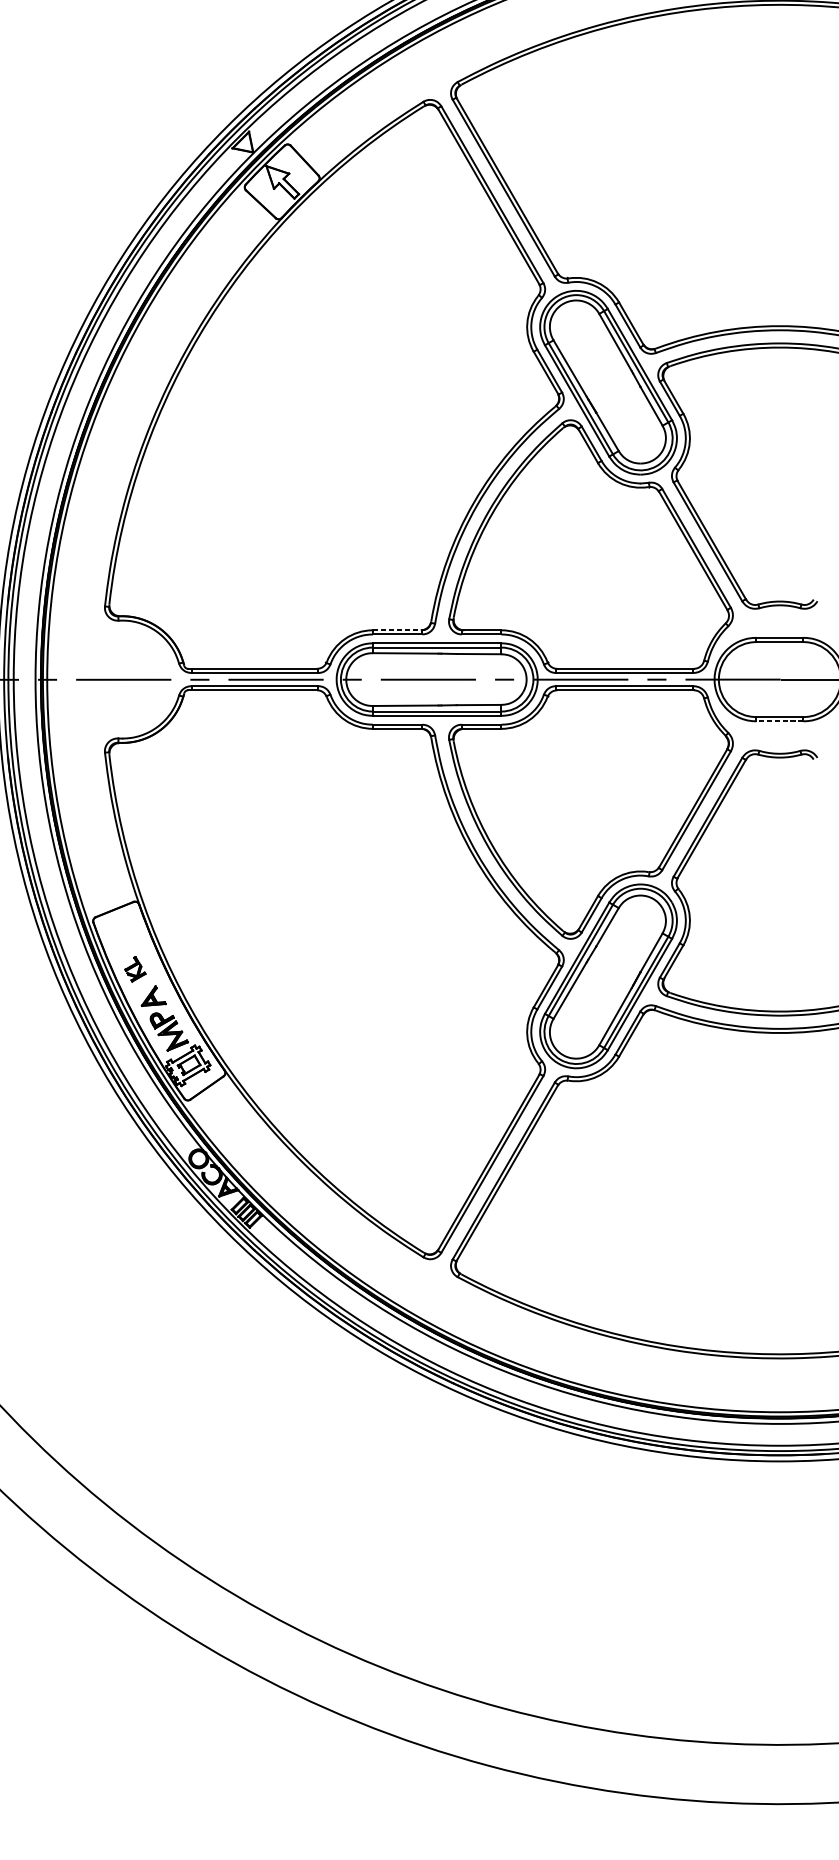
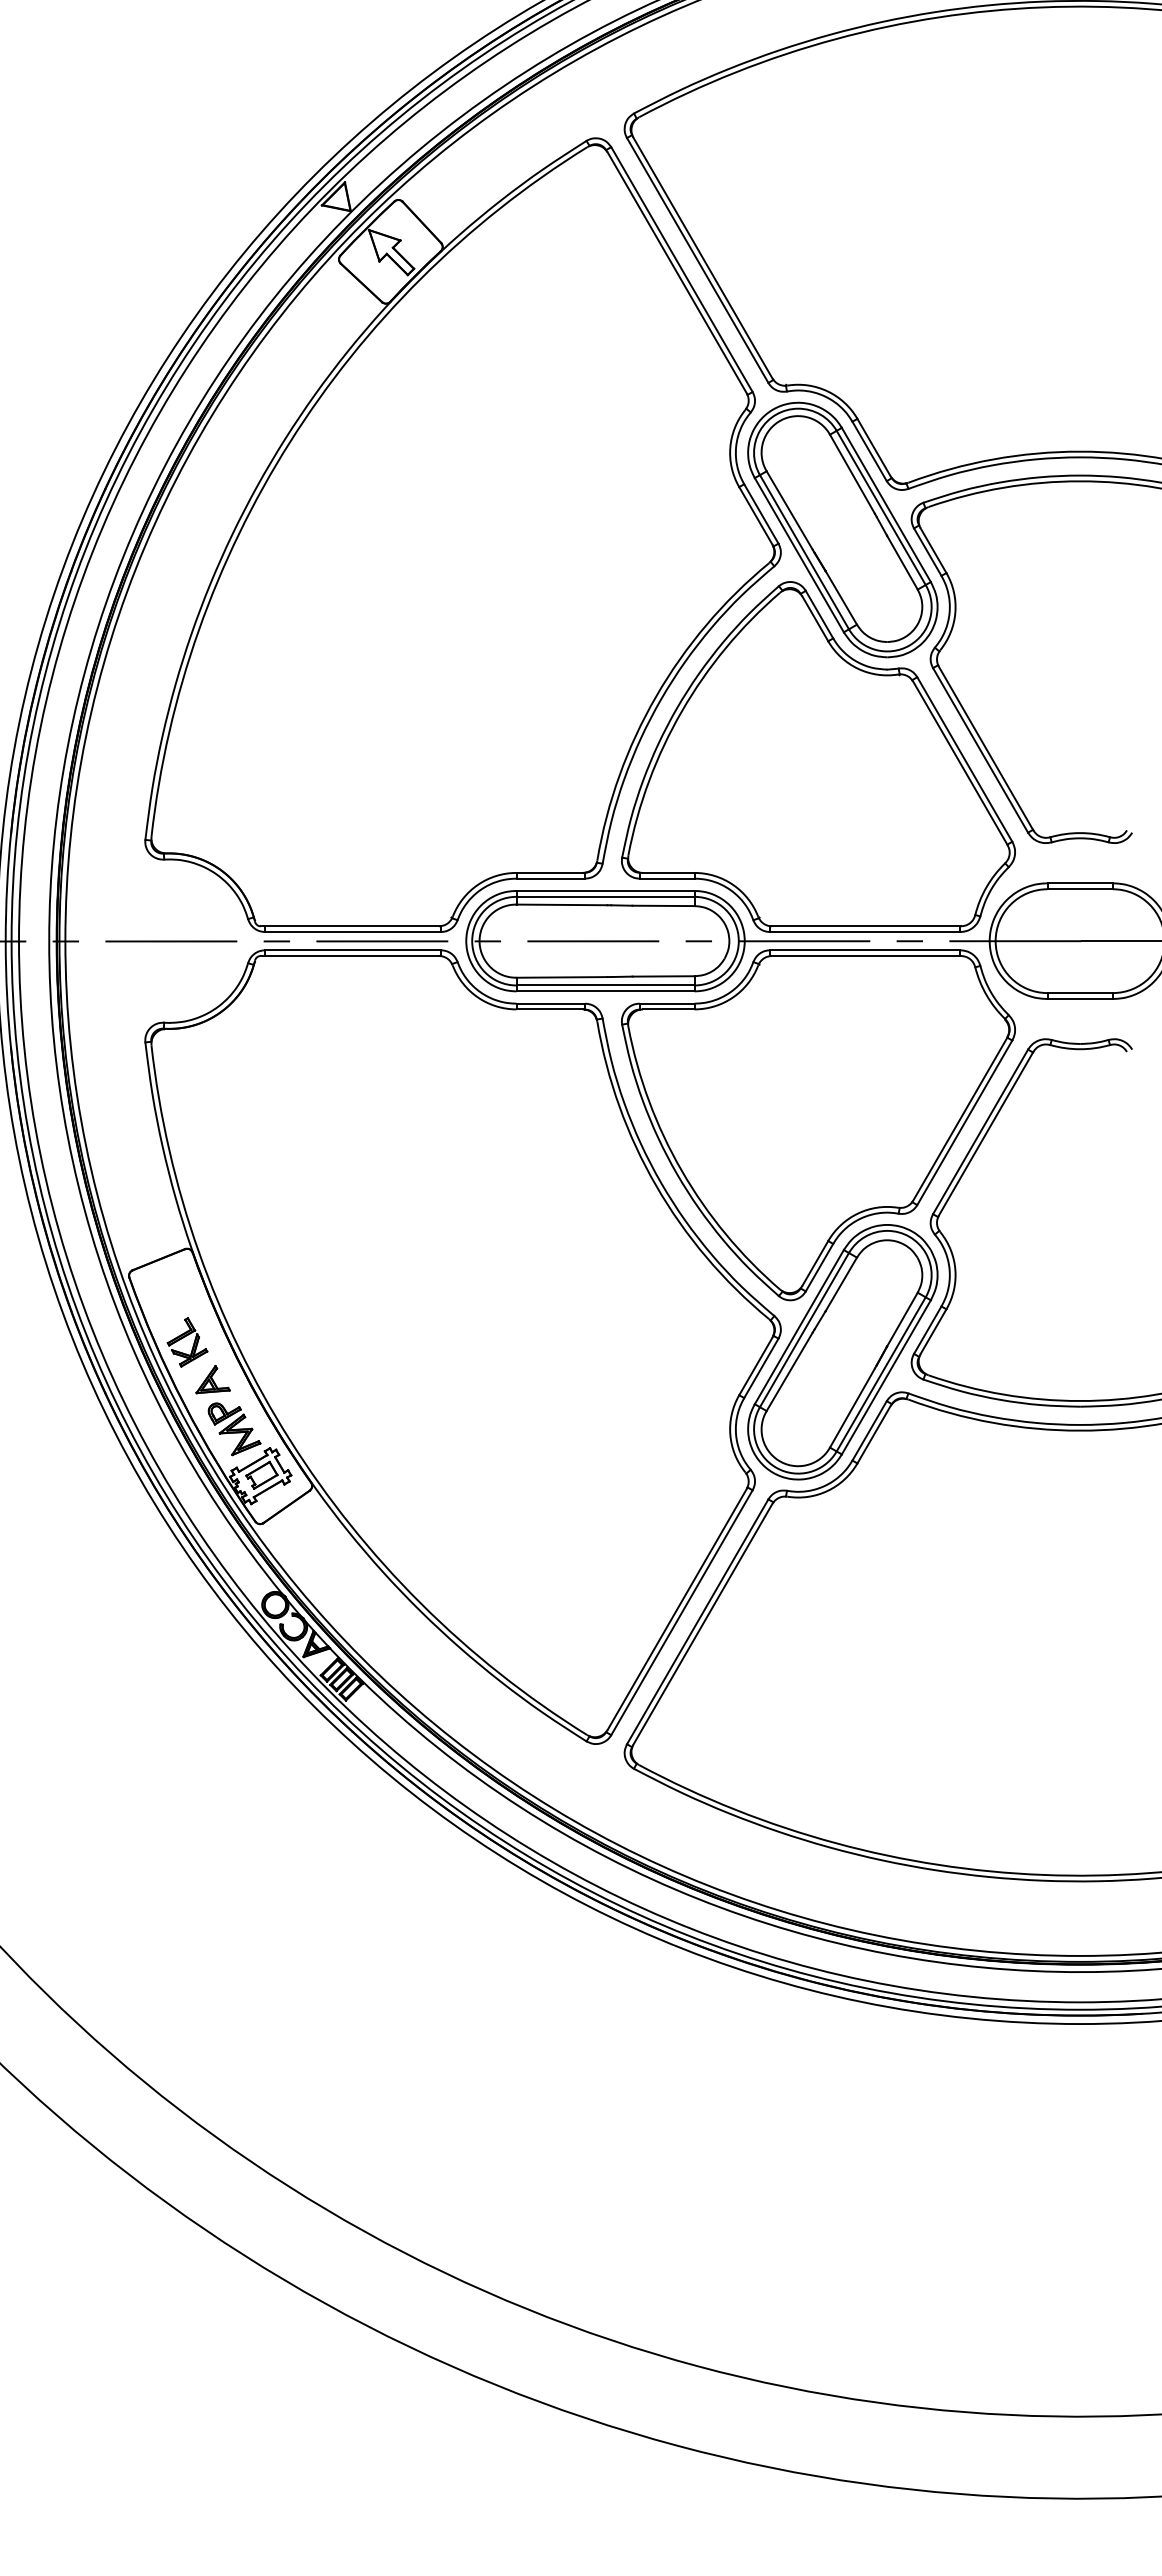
line: (397, 630) -> (550, 872), dashed -> solid
line: (780, 721) -> (1080, 999), dashed -> solid
part: (135, 969) -> (187, 1342), size x1.43

